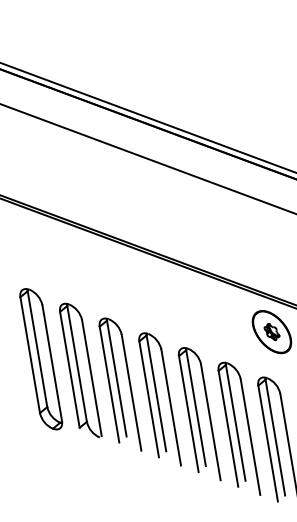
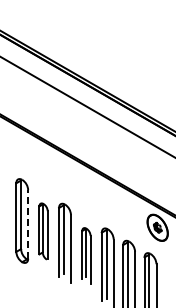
line: (52, 361) -> (28, 223), solid -> dashed
part: (80, 370) -> (43, 231), size x0.7
part: (159, 399) -> (86, 255), size x0.7

